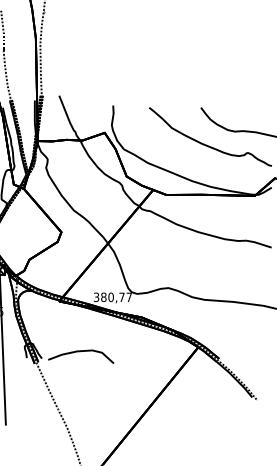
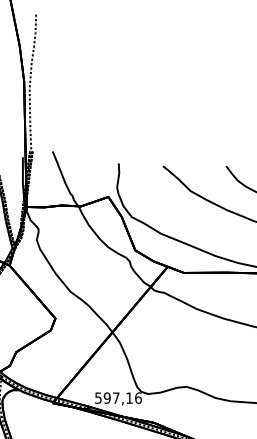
text: (113, 297) -> (119, 398), 380,77 -> 597,16

